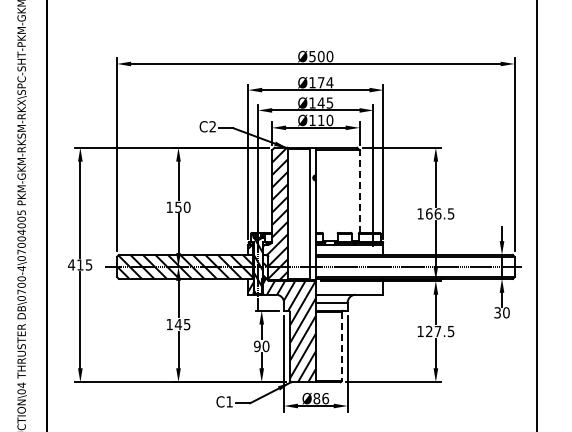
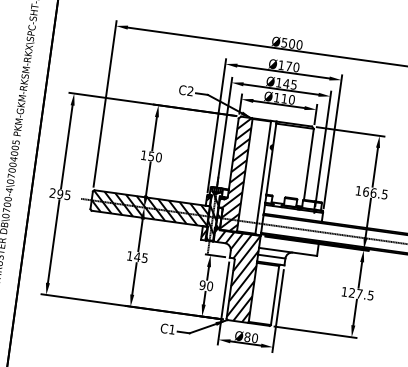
text: (329, 82) -> (296, 67), Ø174 -> Ø170
line: (359, 190) -> (308, 163), dashed -> solid
text: (75, 264) -> (56, 193), 415 -> 295
line: (341, 347) -> (274, 296), dashed -> solid
text: (325, 398) -> (254, 338), Ø86 -> Ø80

